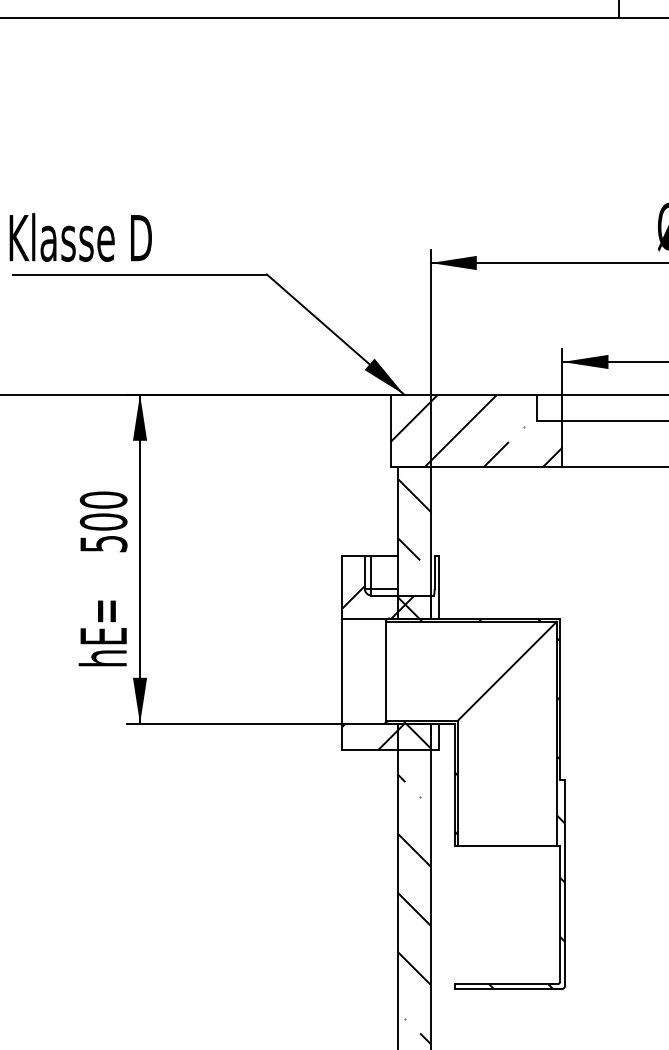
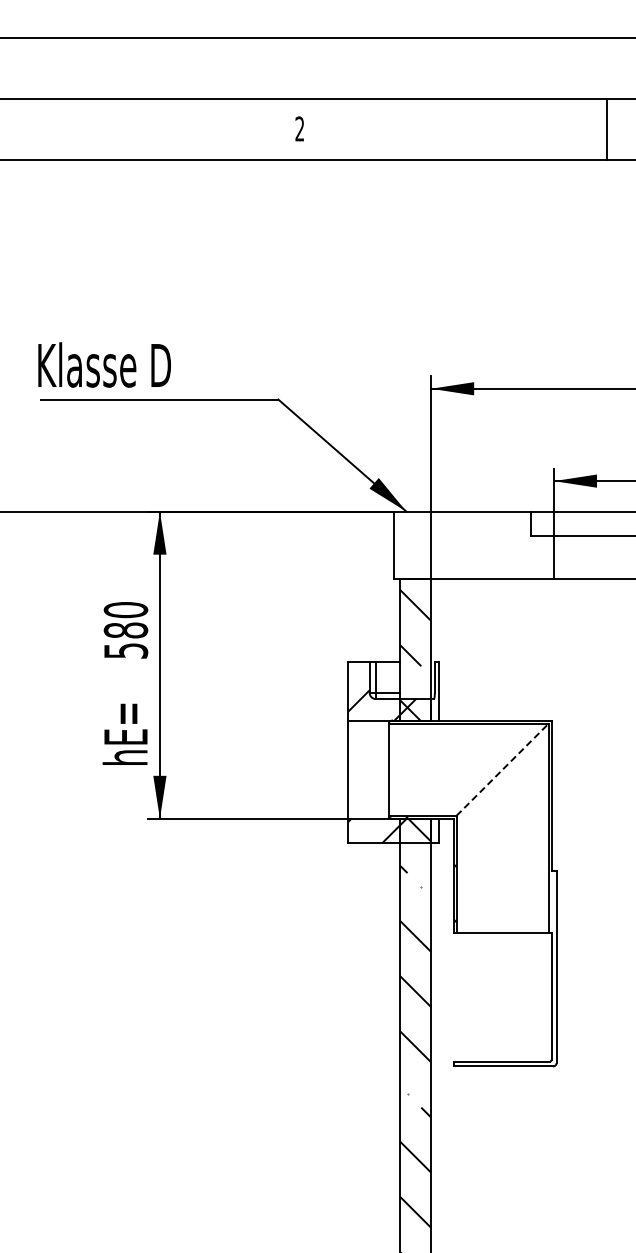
hatch: (477, 430) -> (474, 545), removed
text: (103, 522) -> (125, 630), 500 -> 580
line: (508, 671) -> (503, 769), solid -> dashed
hatch: (492, 803) -> (488, 893), removed

